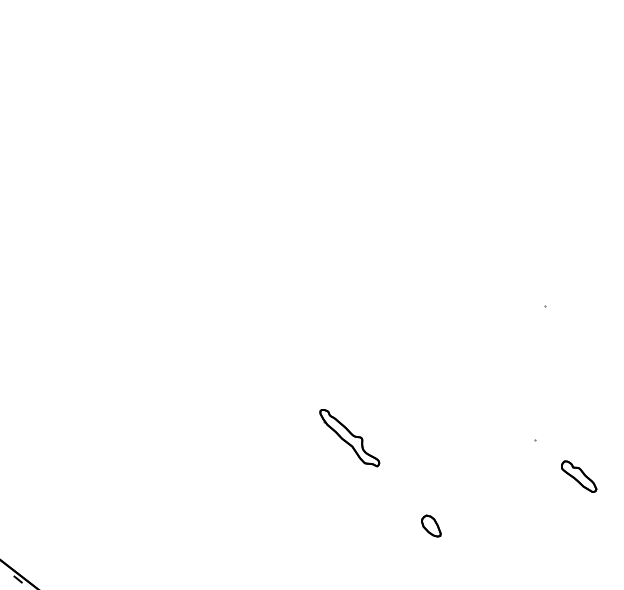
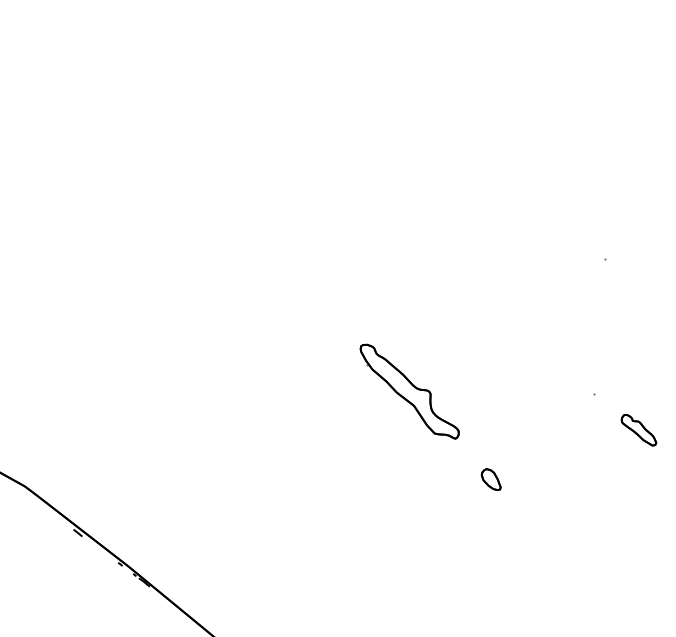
part: (349, 437) -> (409, 391), size x1.67

